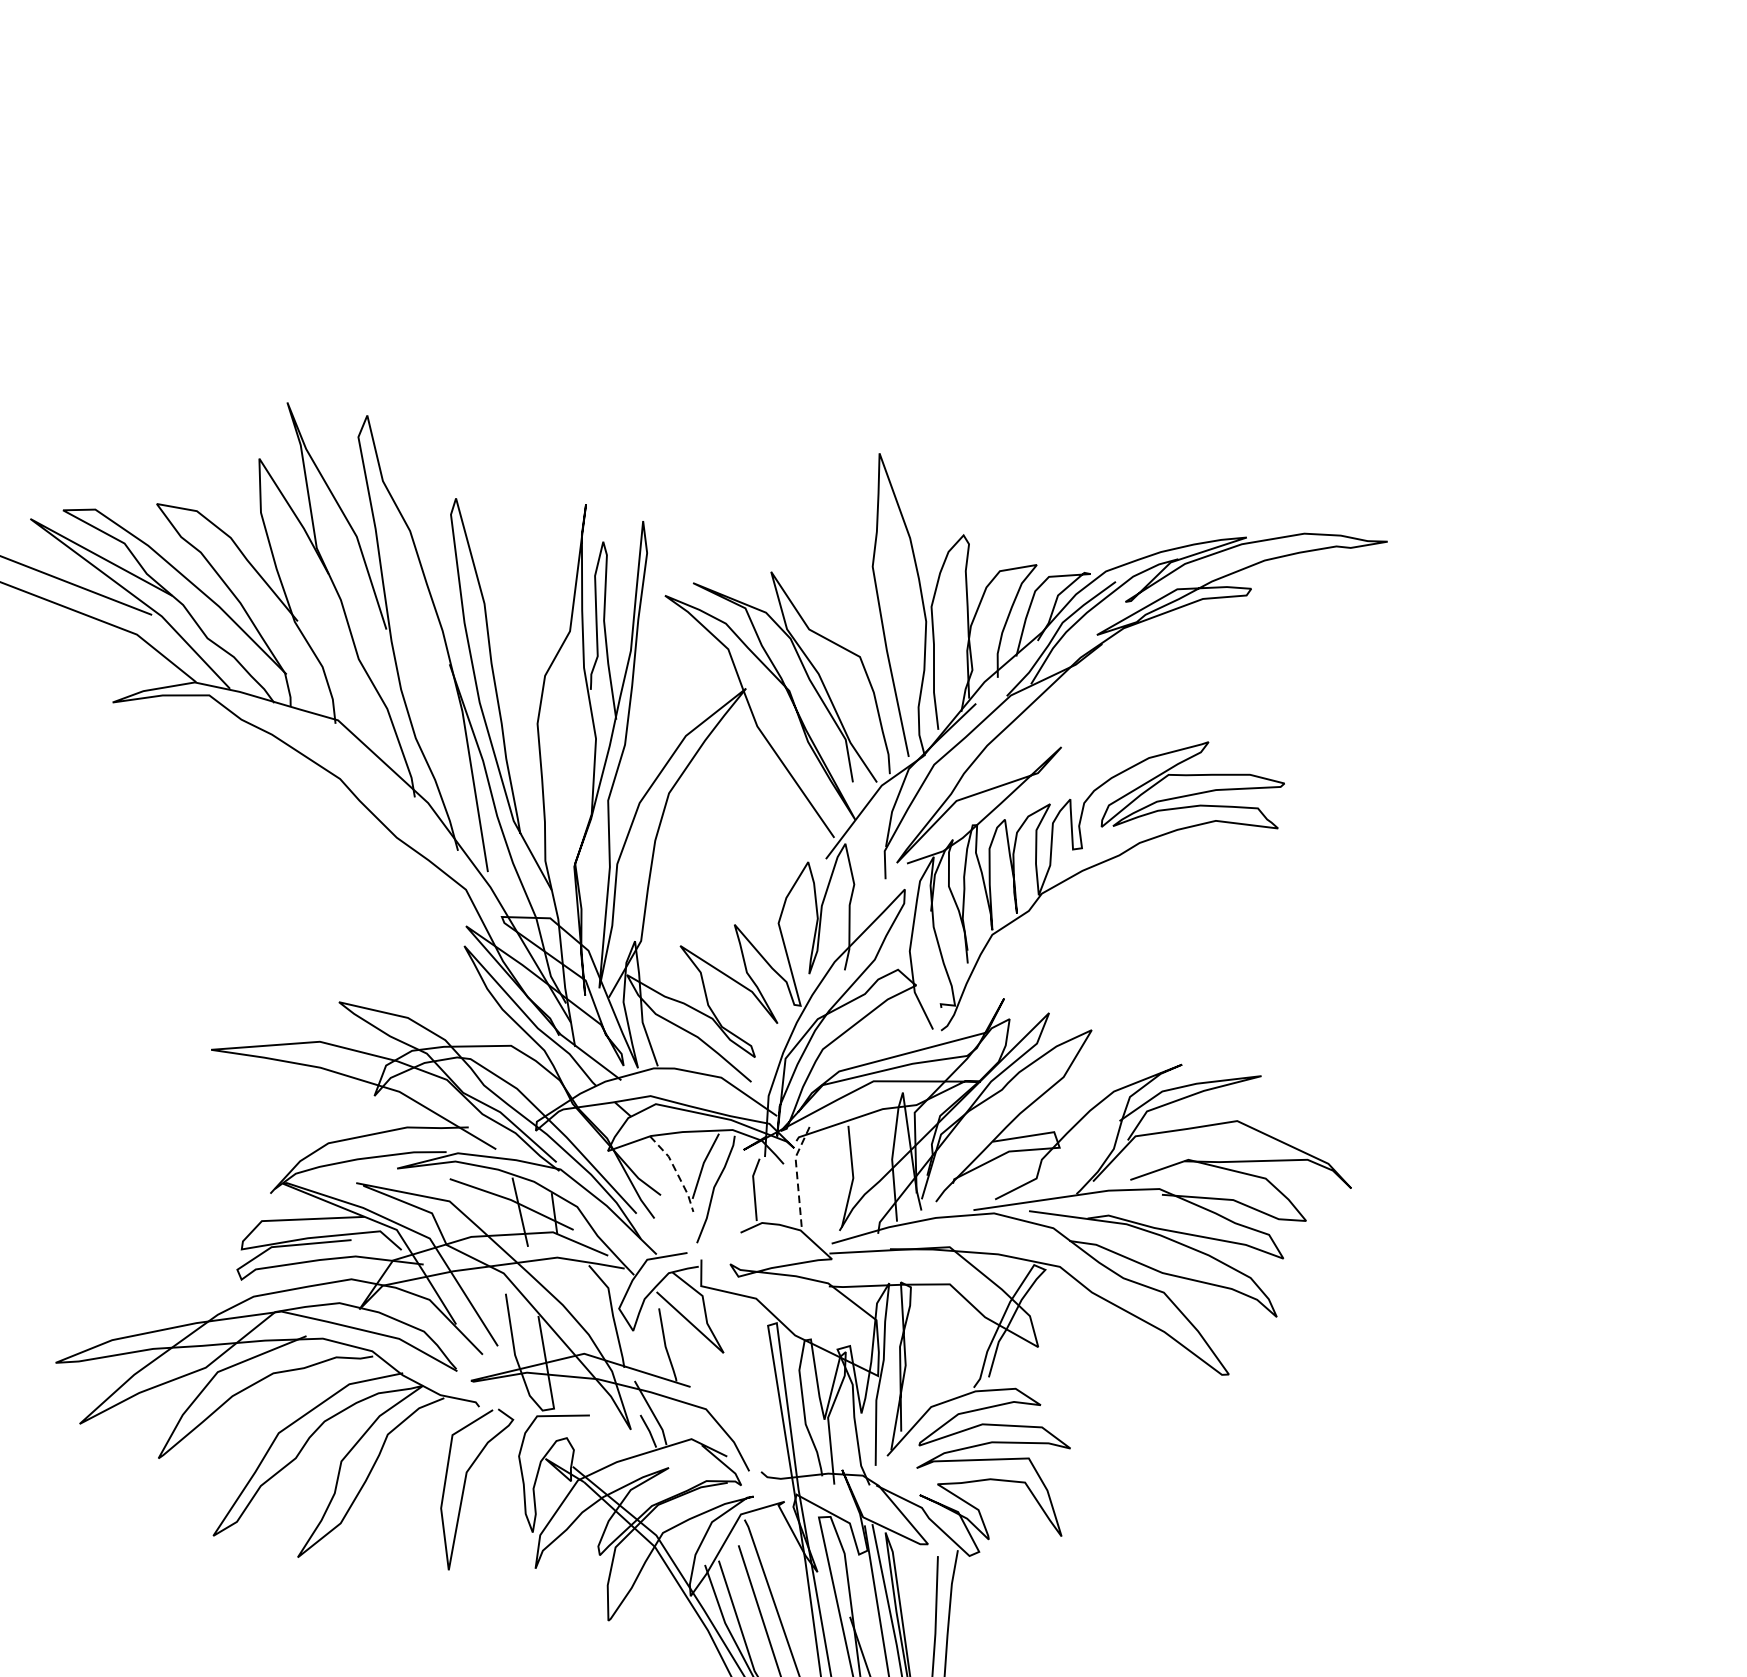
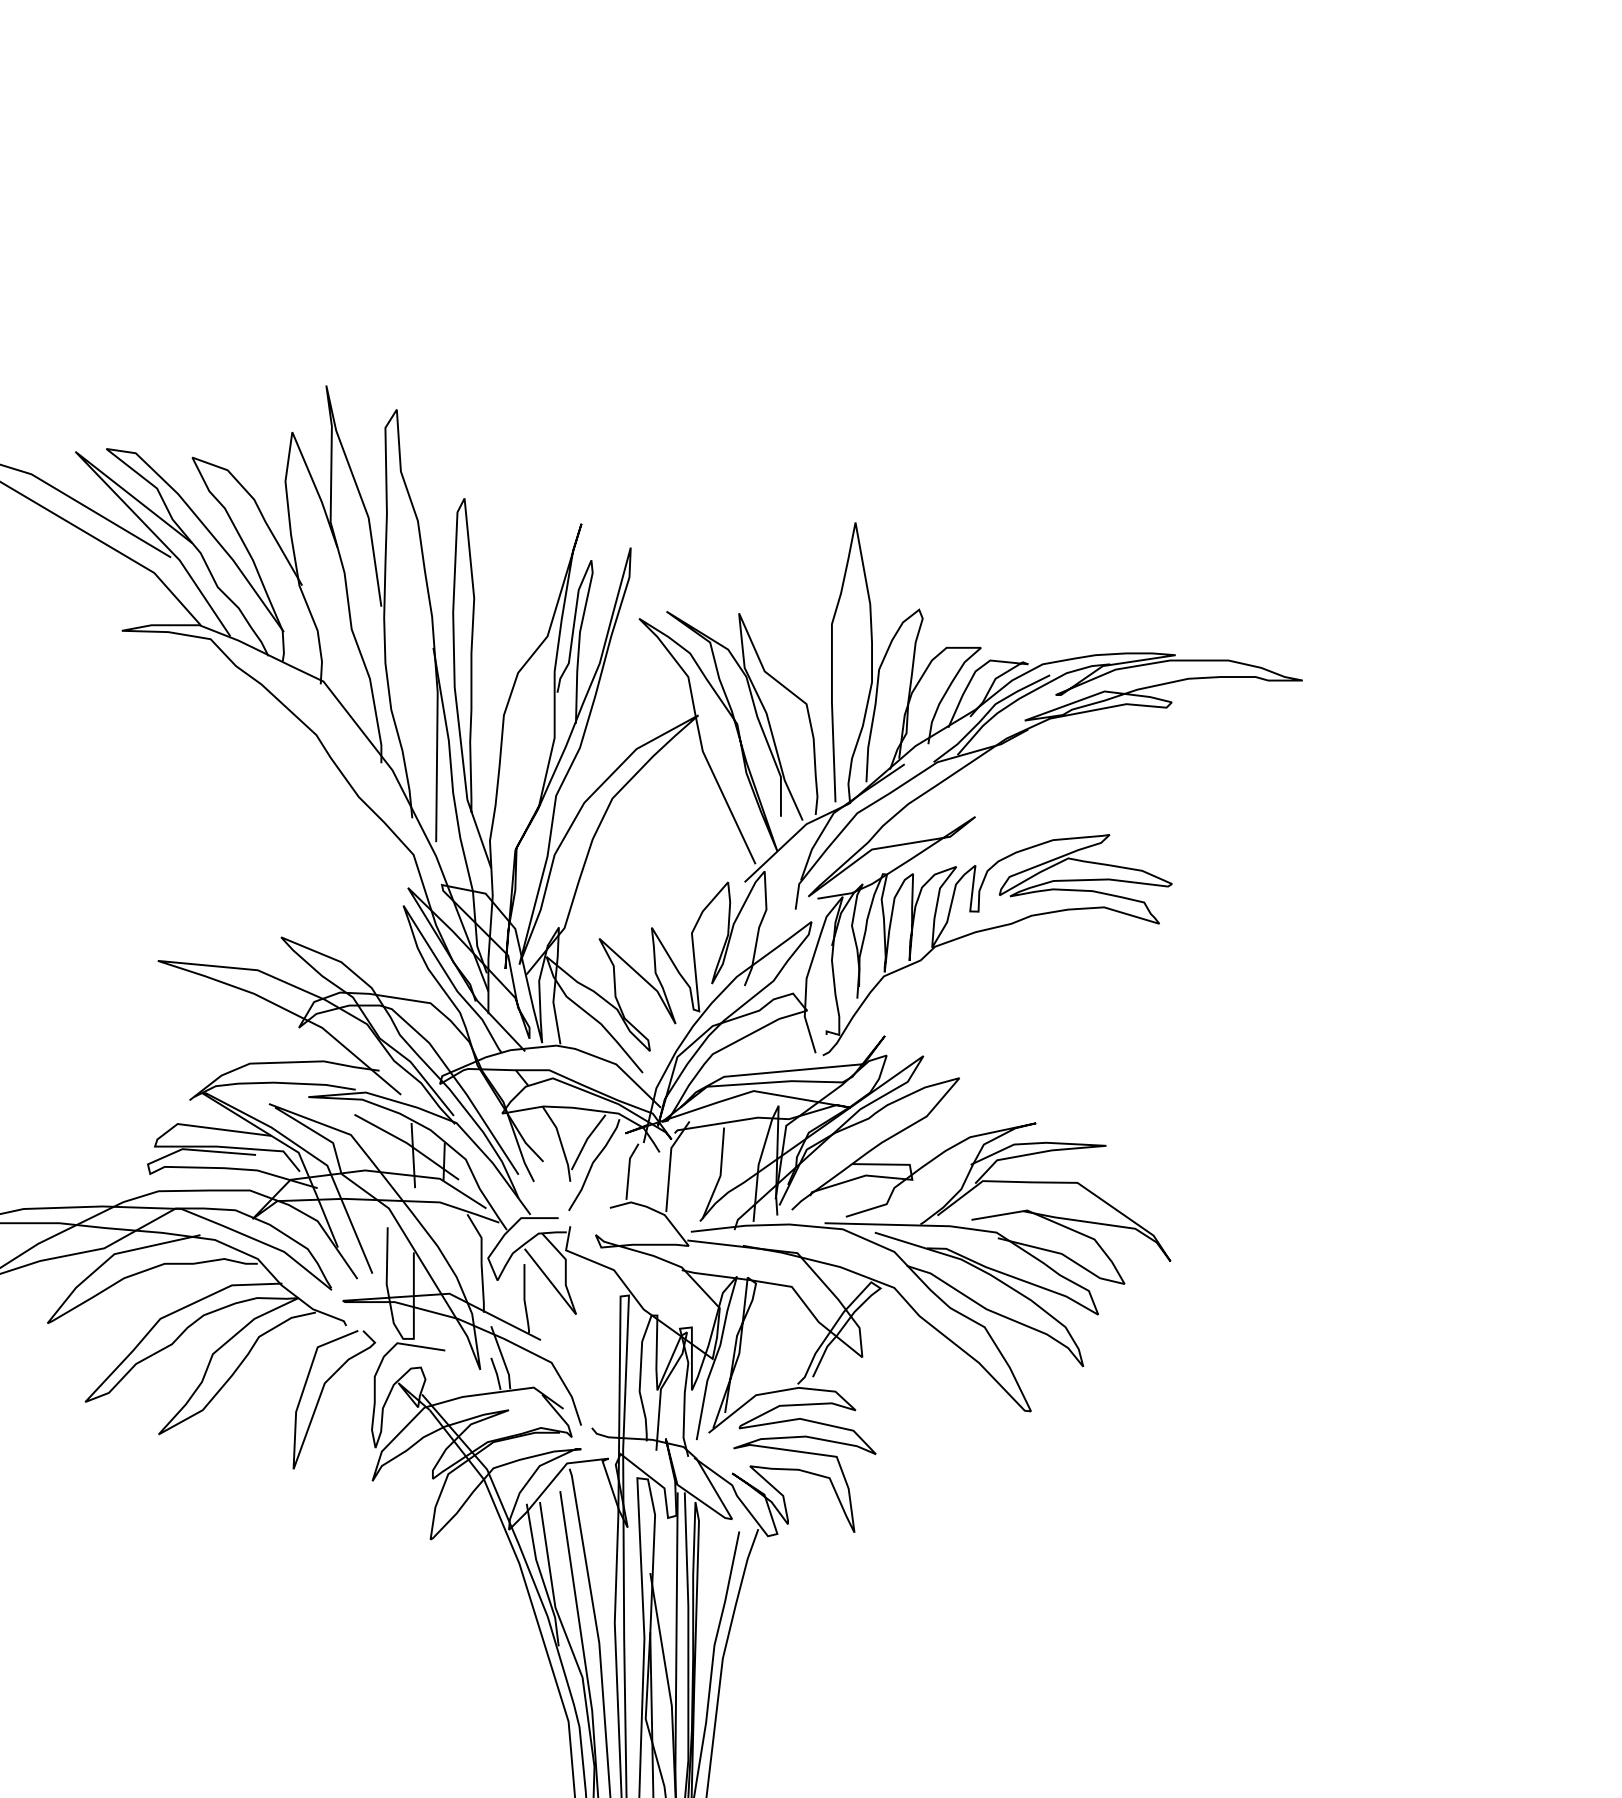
line: (676, 1171) -> (561, 1142), dashed -> solid
line: (797, 1173) -> (670, 1162), dashed -> solid

